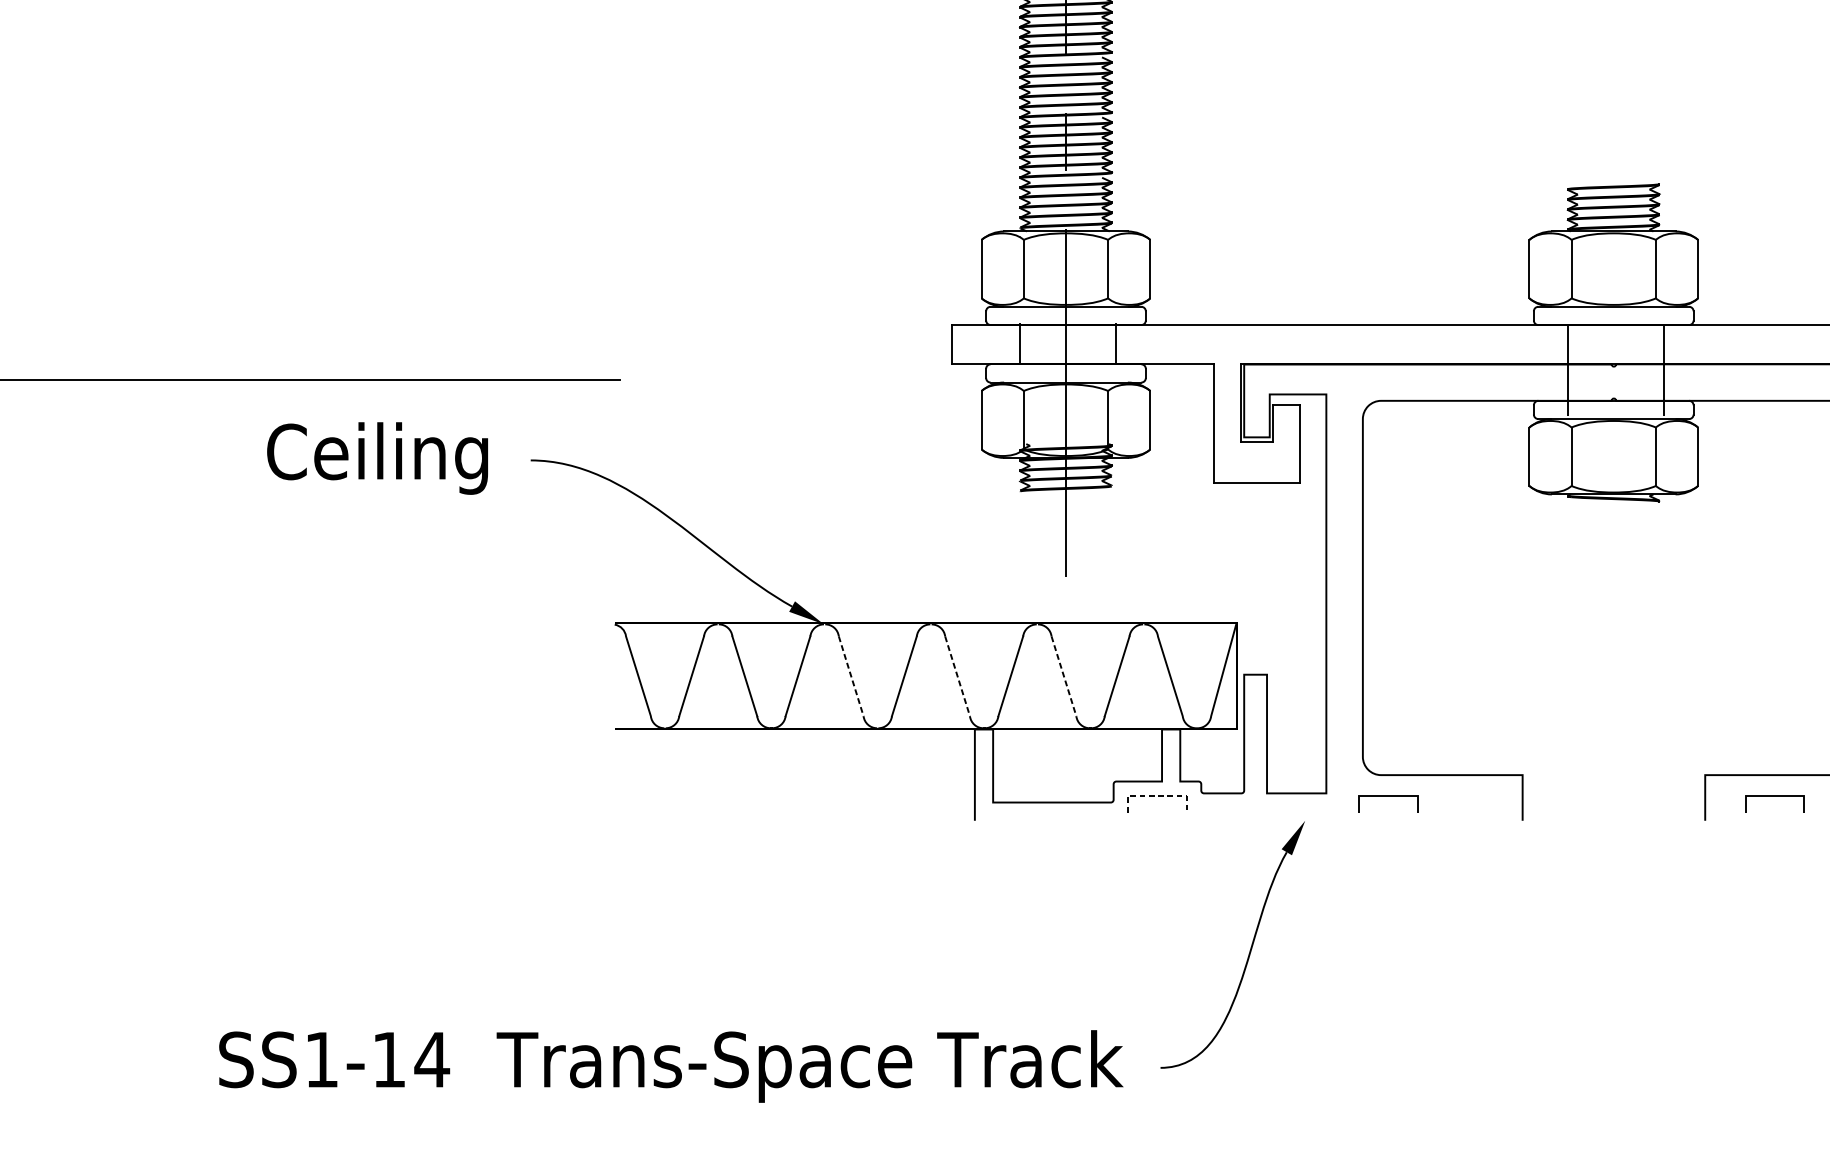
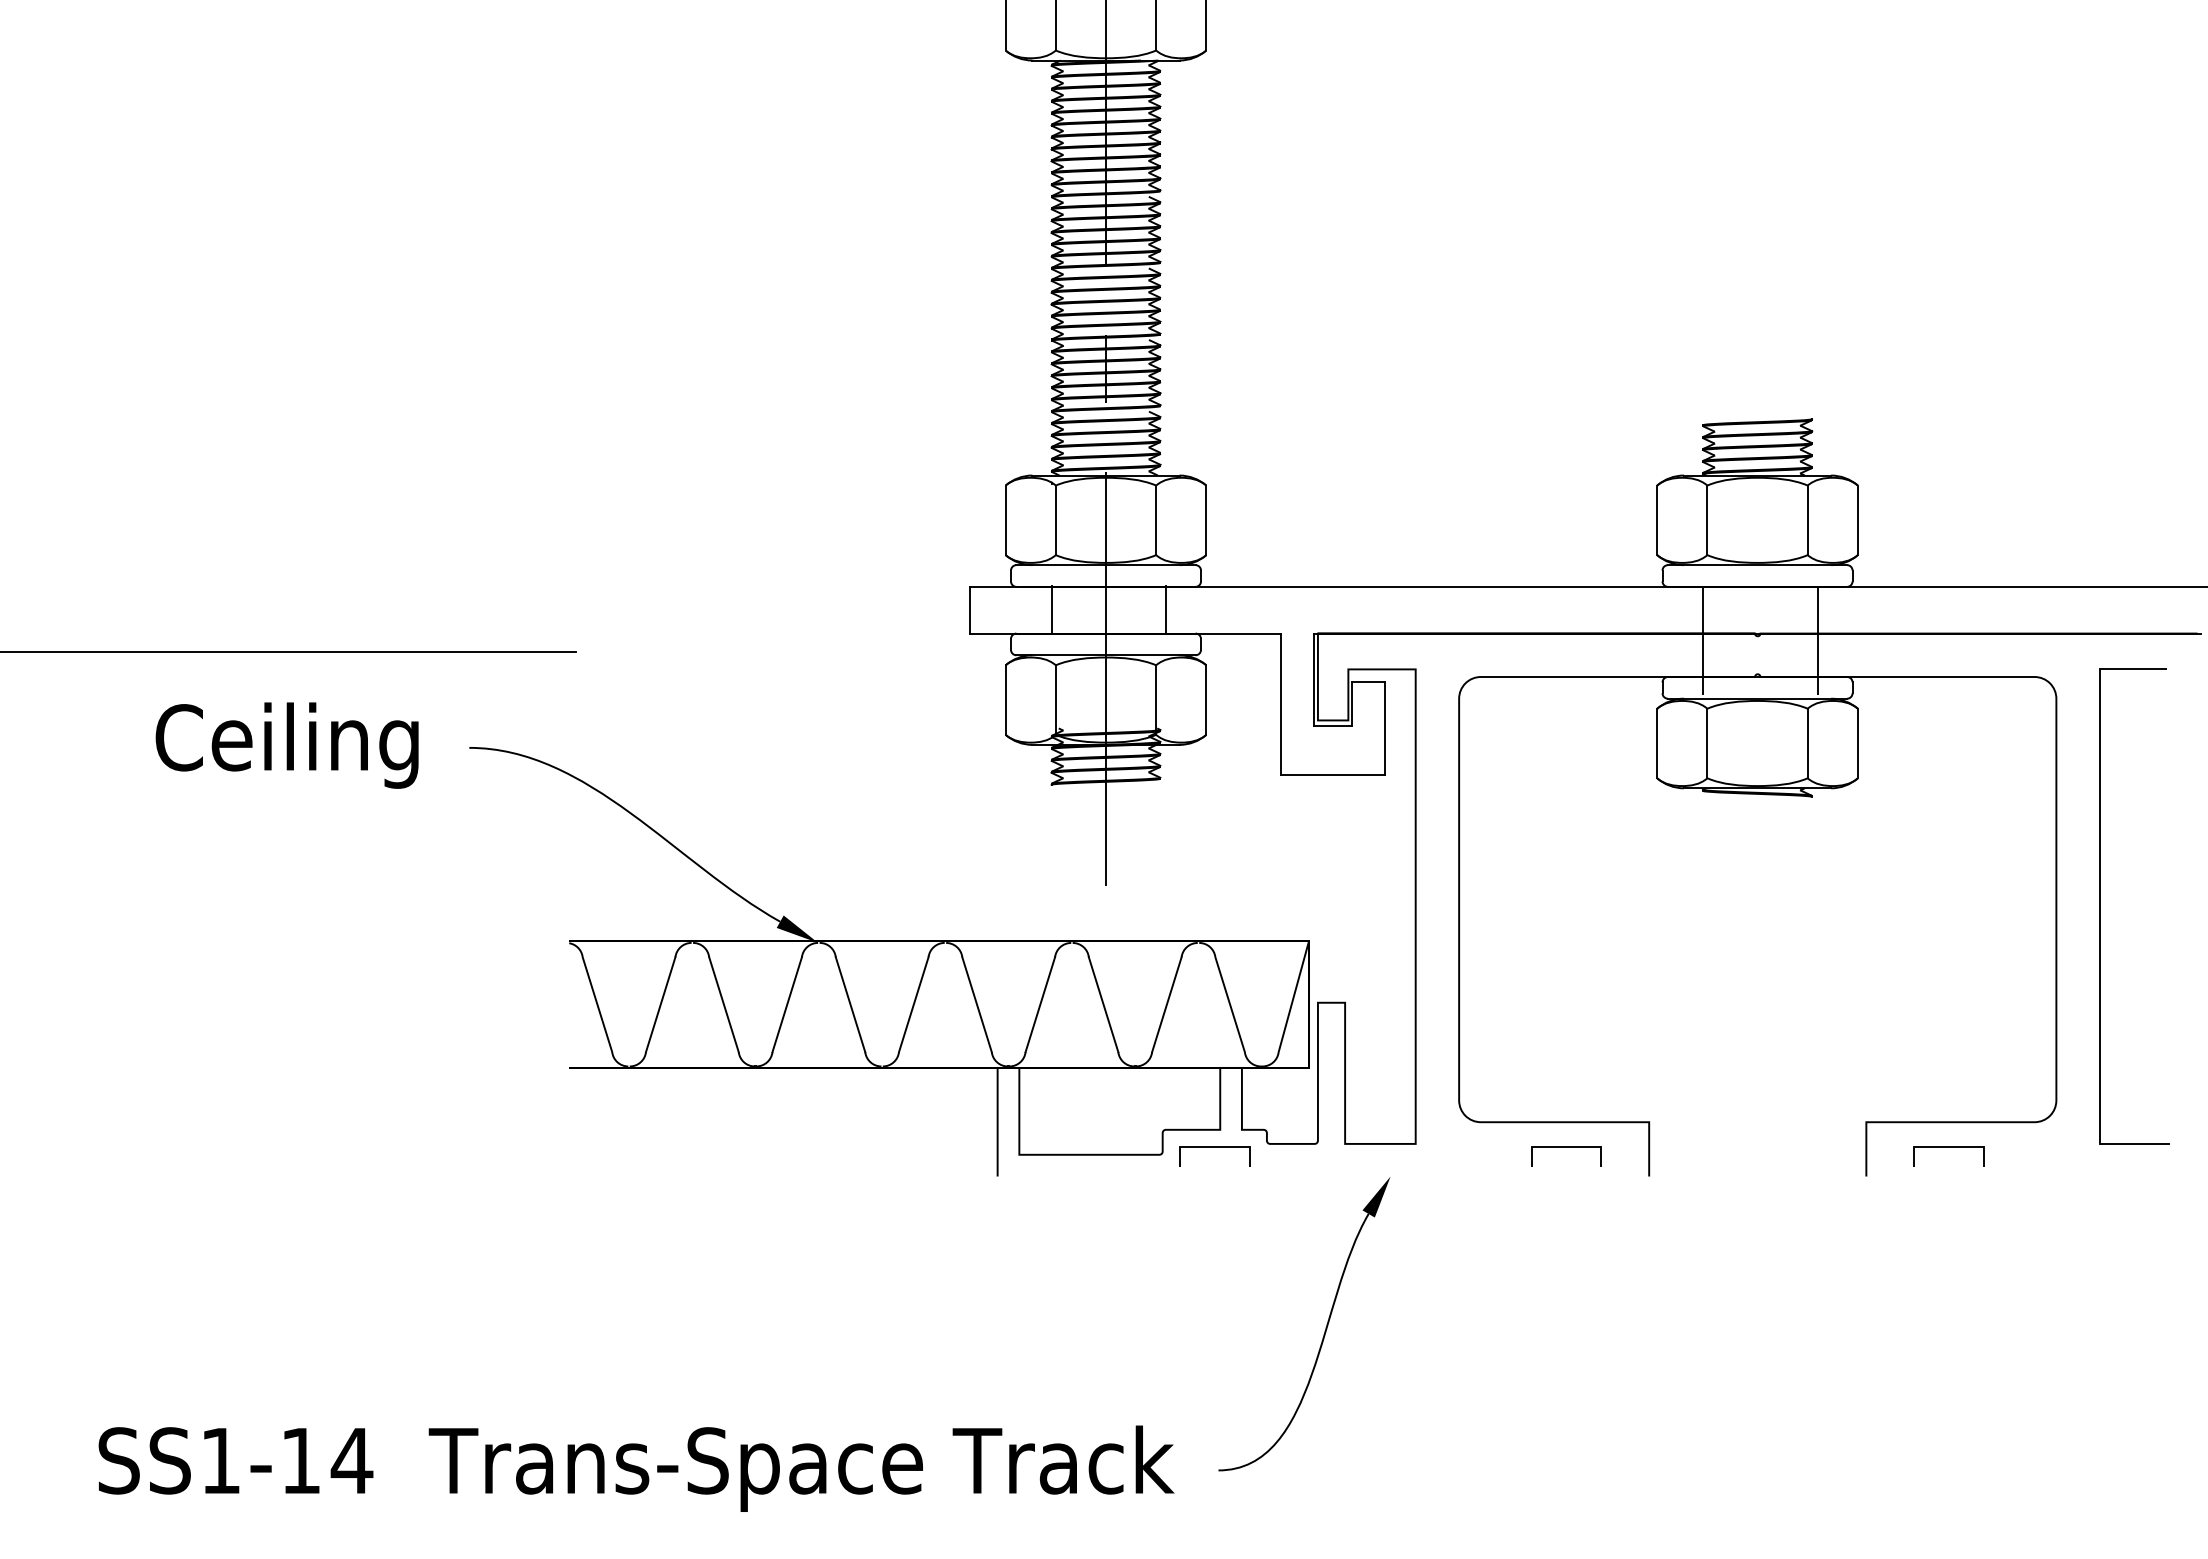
line: (851, 676) -> (850, 1004), dashed -> solid
line: (957, 676) -> (977, 1004), dashed -> solid
line: (1063, 676) -> (1103, 1004), dashed -> solid
line: (1157, 796) -> (1214, 1147), dashed -> solid
line: (1388, 796) -> (1566, 1147), moved

